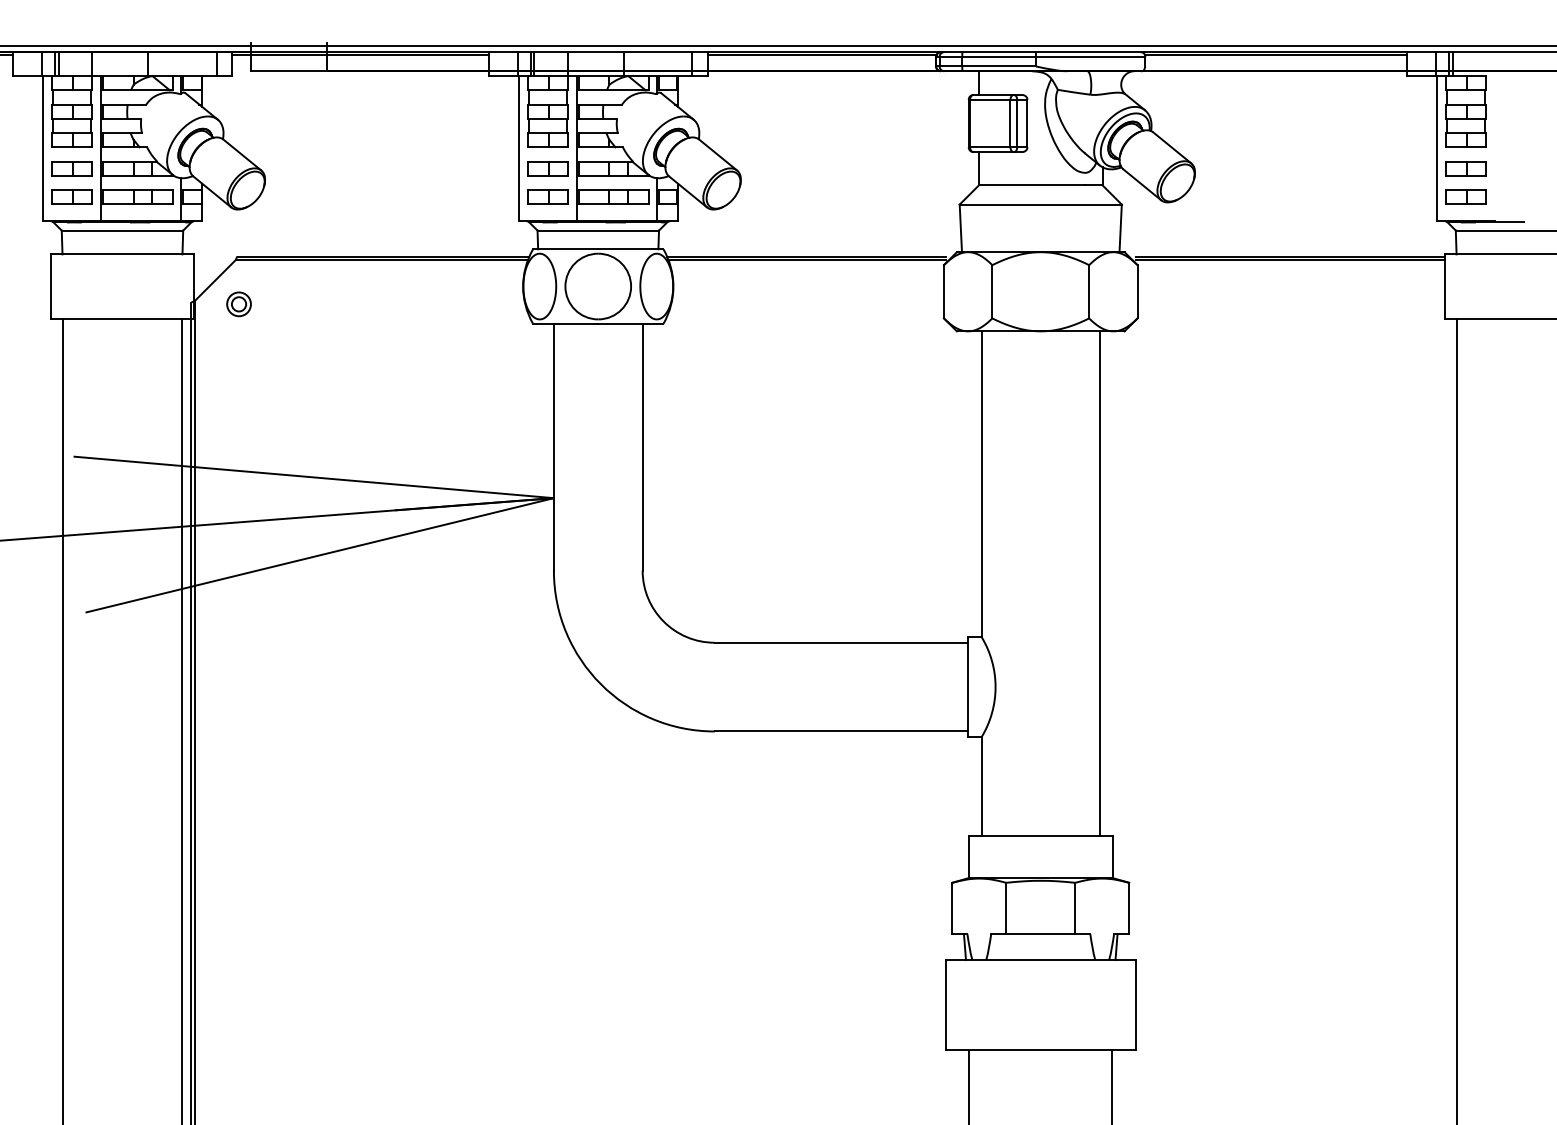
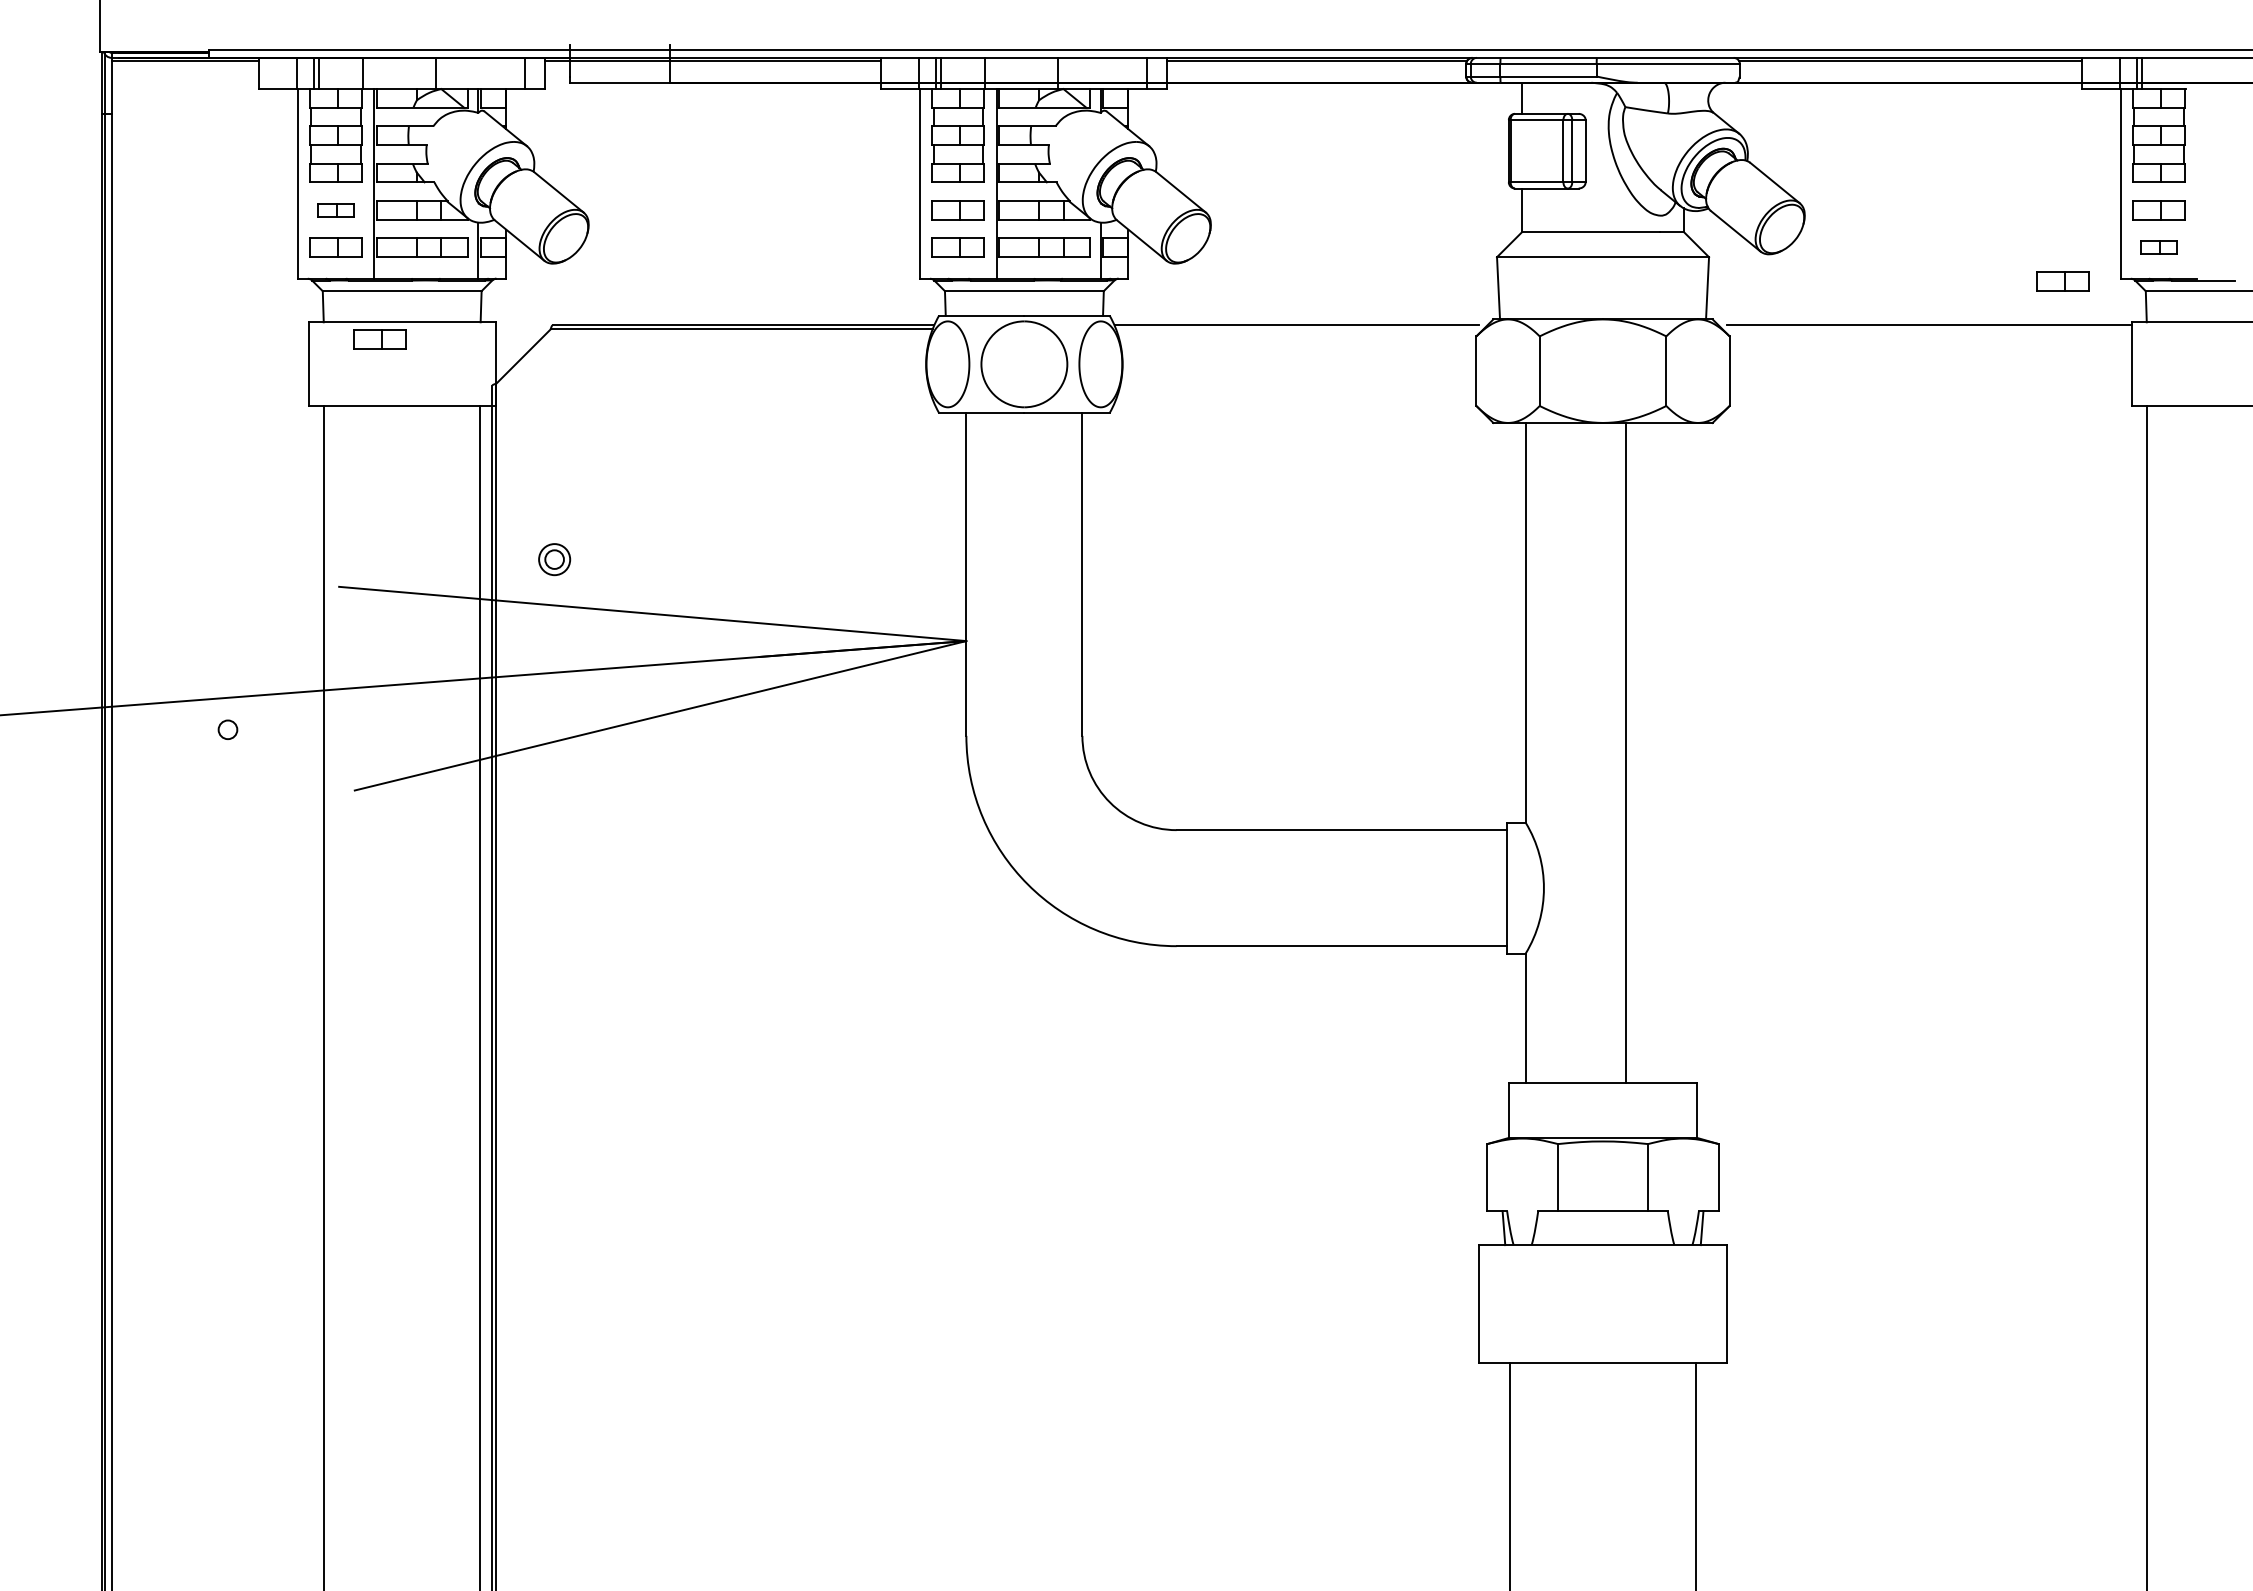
part: (71, 168) -> (335, 210), size x0.7
part: (1465, 197) -> (2158, 247), size x0.7
part: (1392, 223) -> (2062, 281), added
line: (807, 259) -> (1297, 329), removed
line: (1290, 259) -> (1929, 329), removed
part: (105, 267) -> (379, 339), added
part: (238, 304) -> (554, 559), moved
line: (1100, 583) -> (1626, 752), moved

